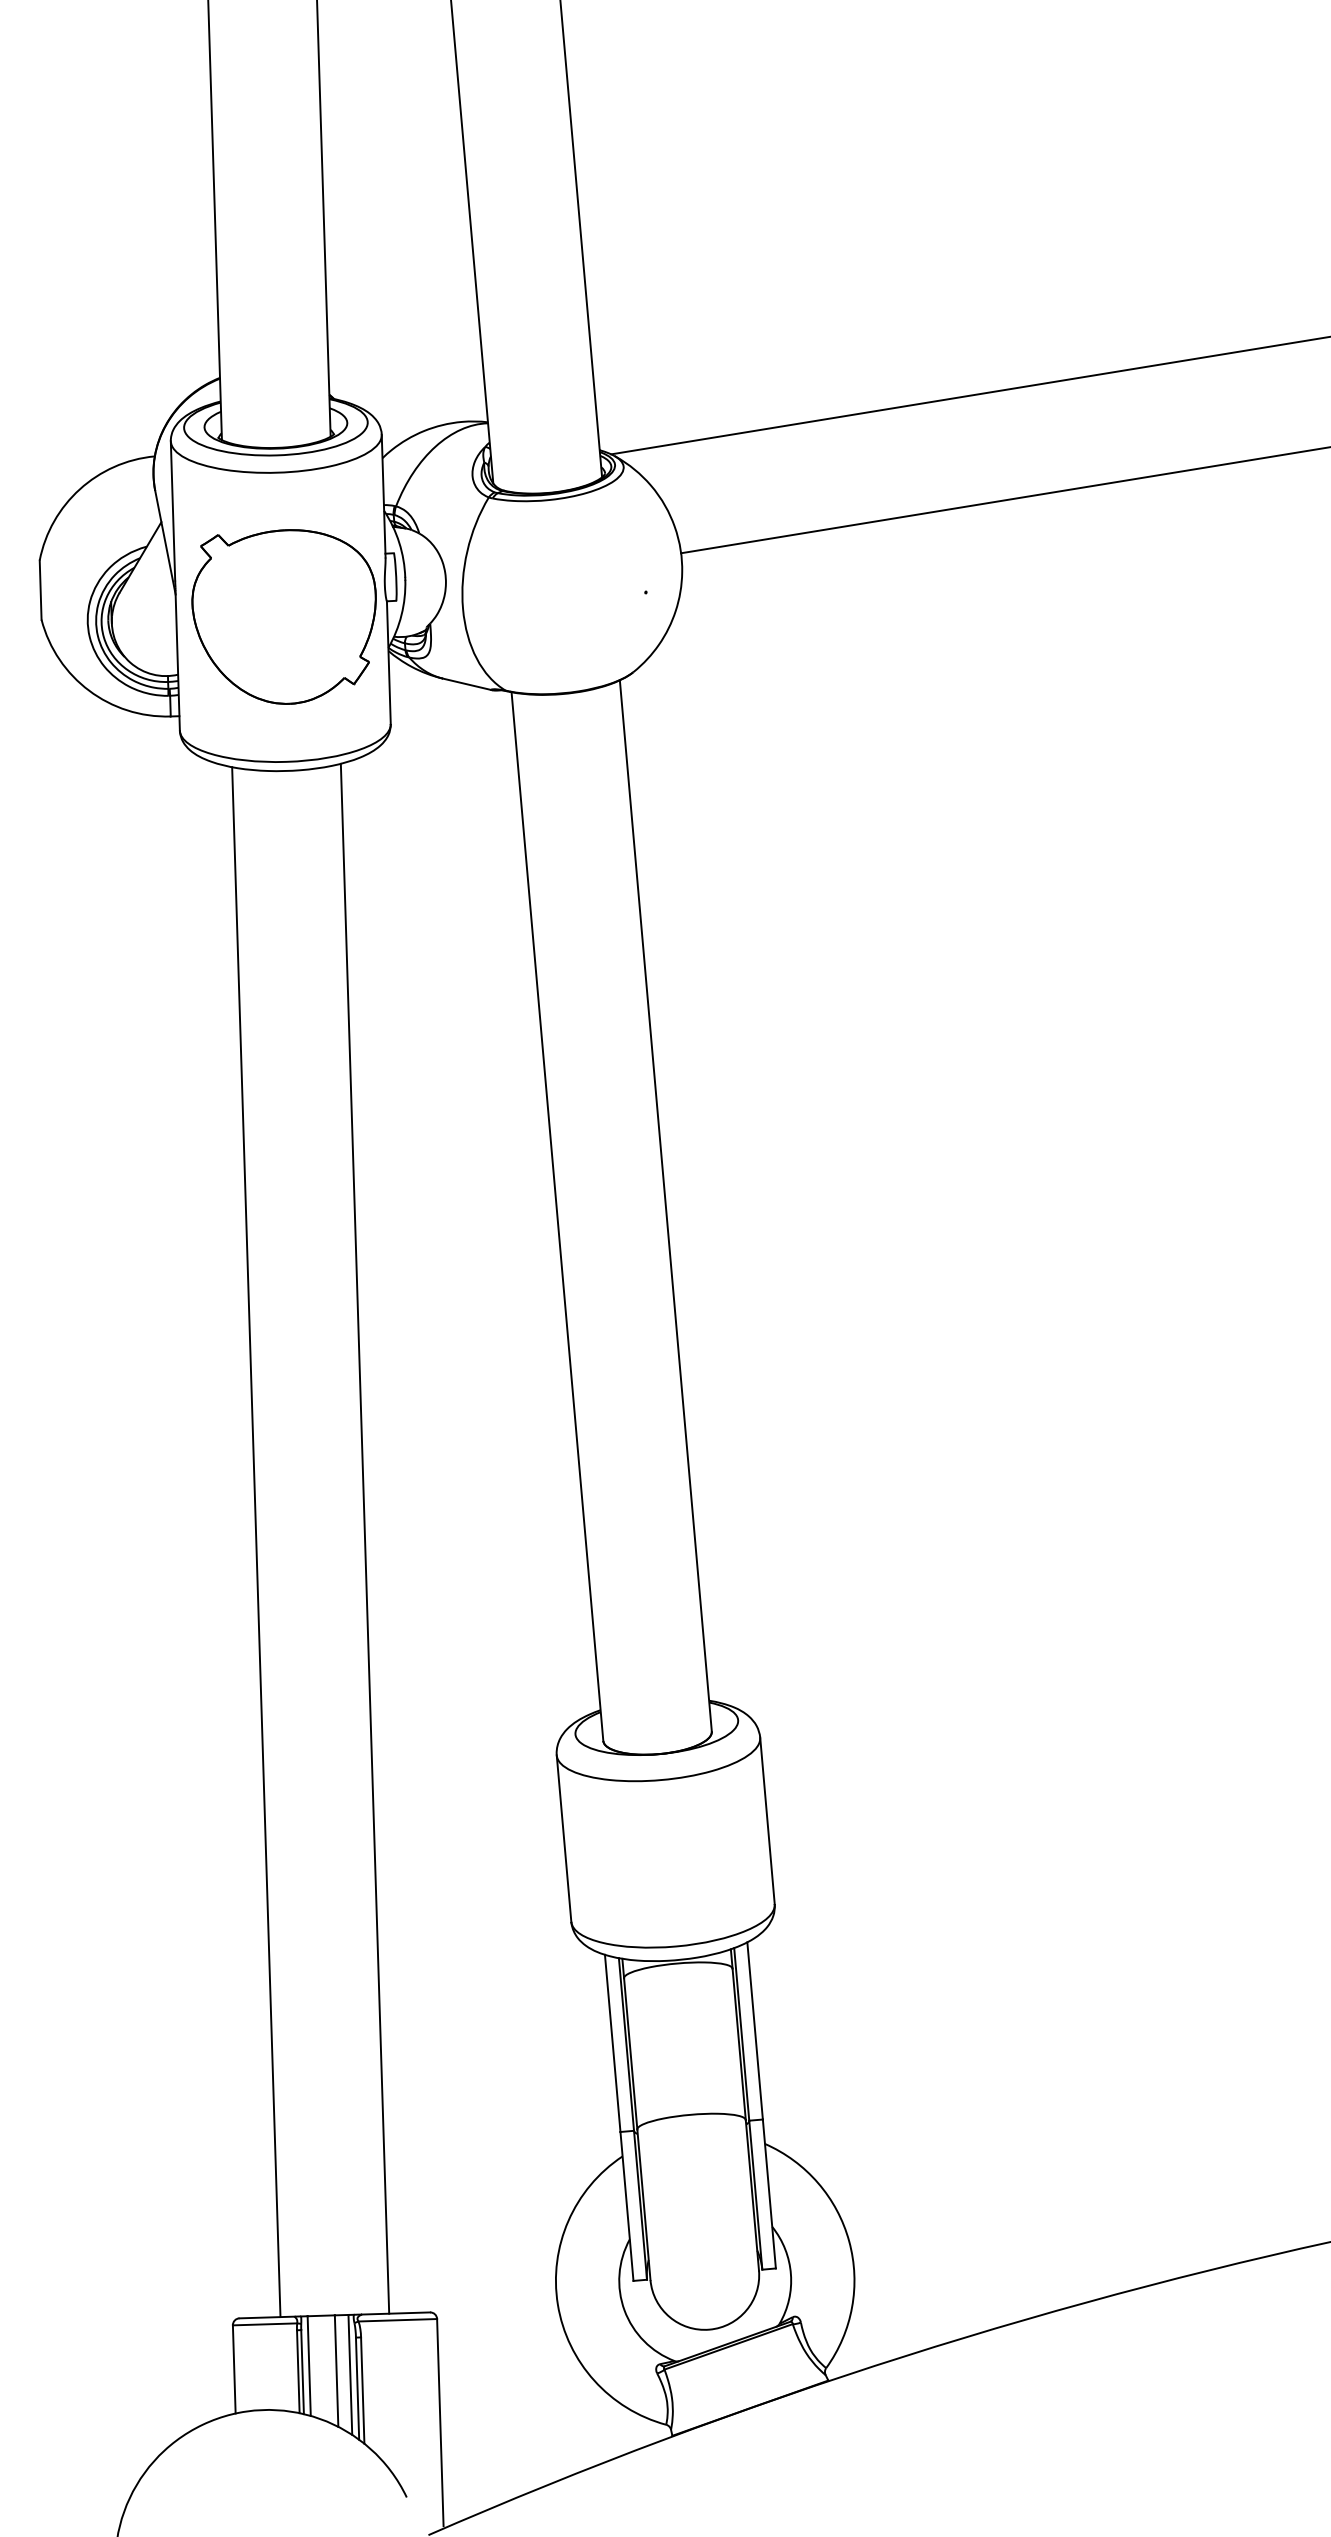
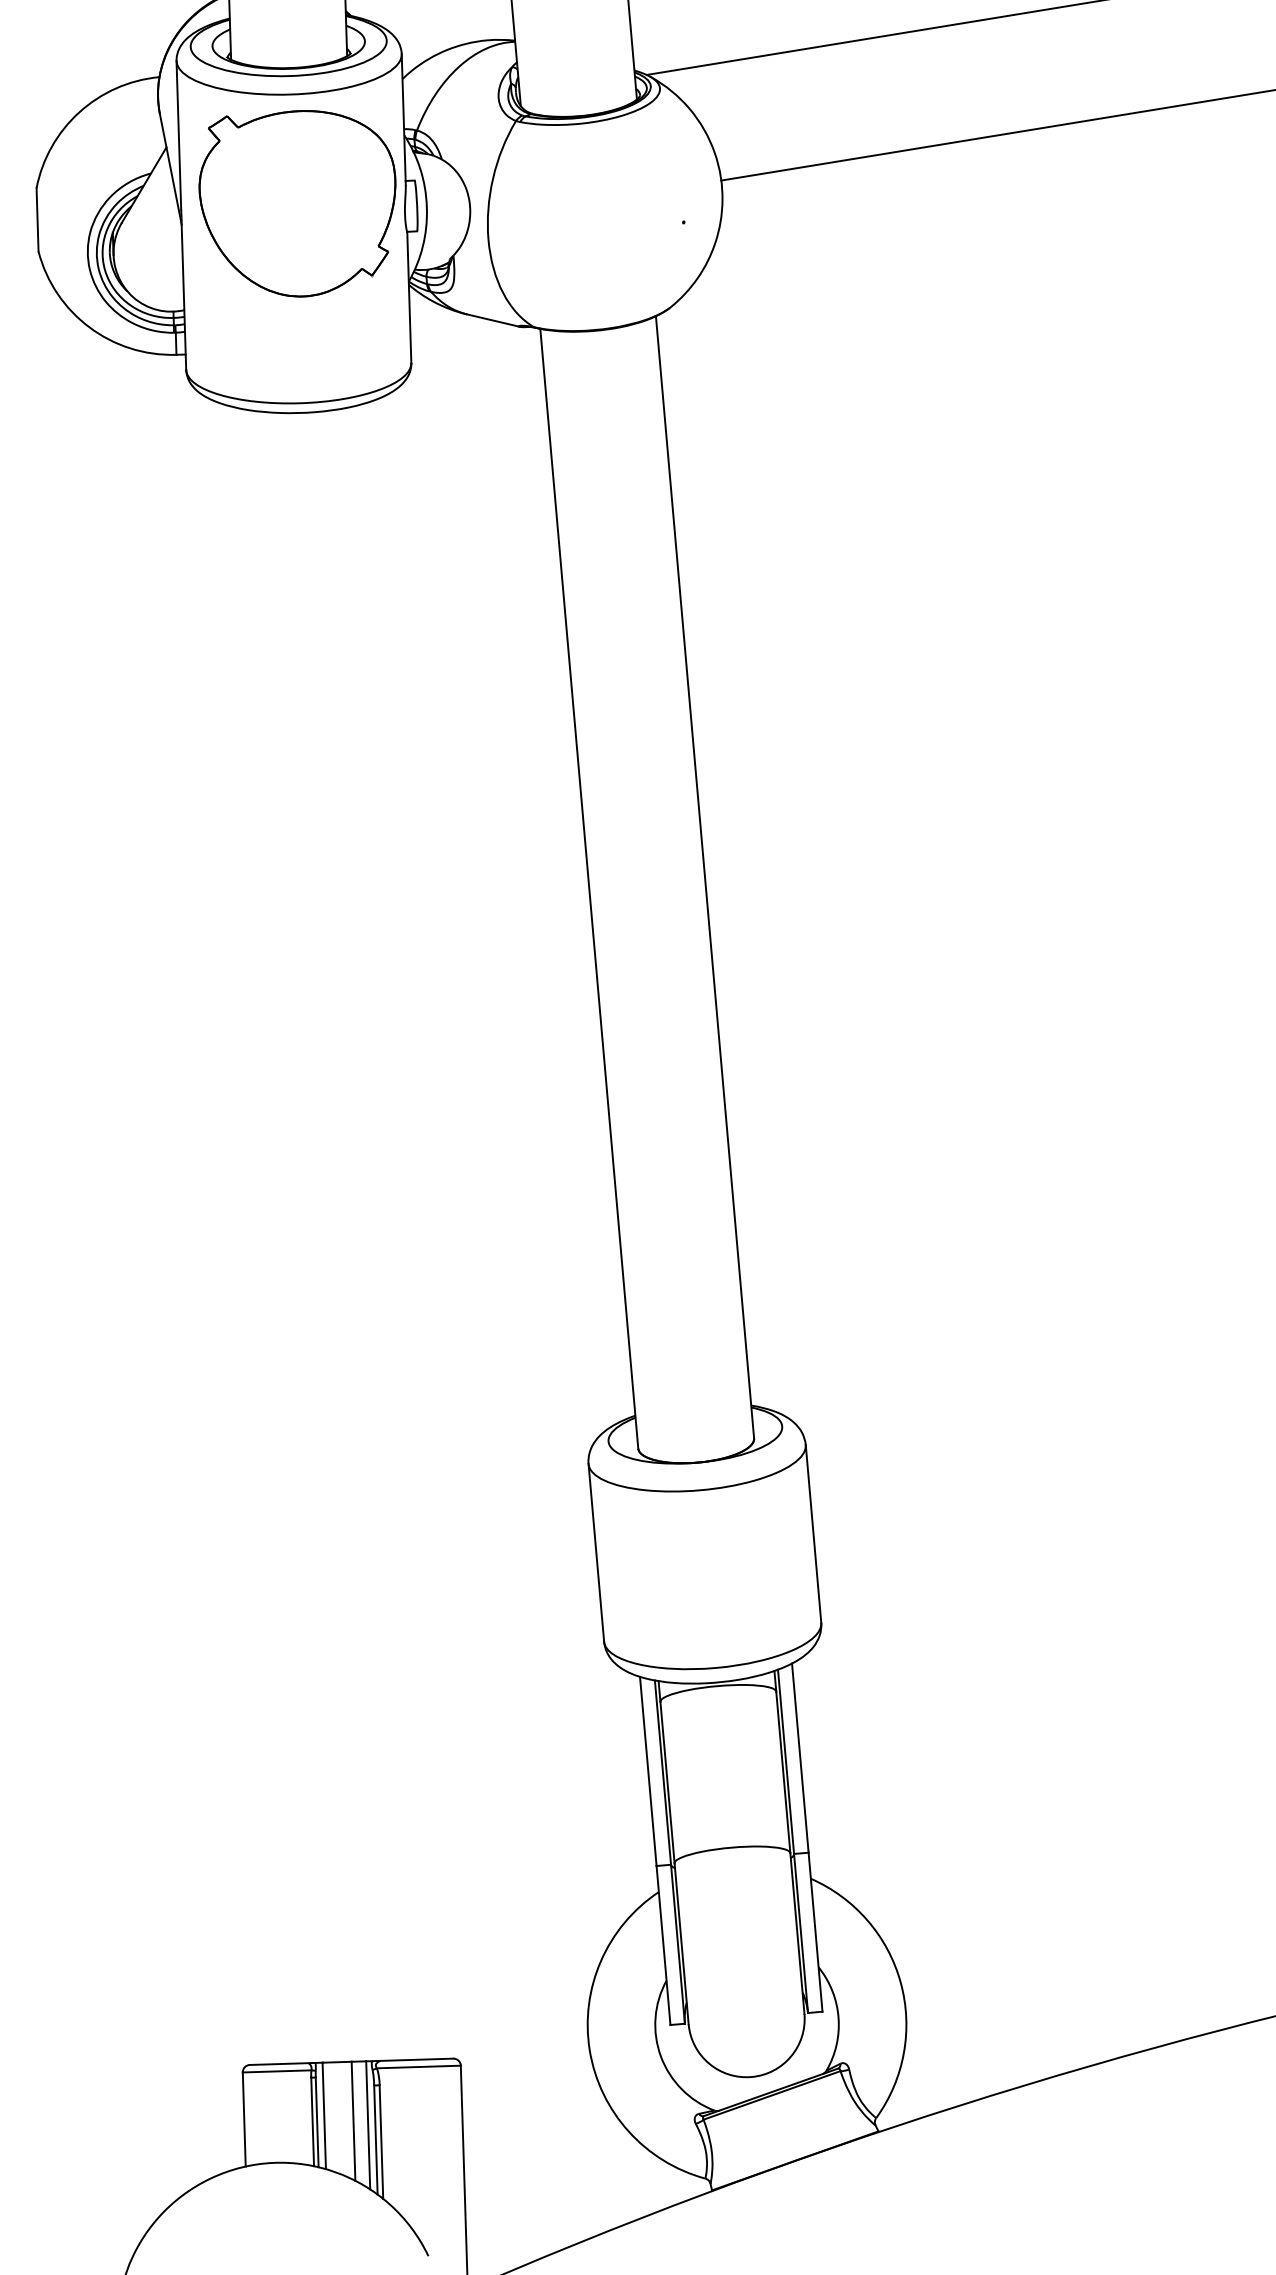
part: (283, 616) -> (296, 203), moved
line: (364, 1538) -> (383, 1232), removed
line: (256, 1542) -> (268, 1236), removed

